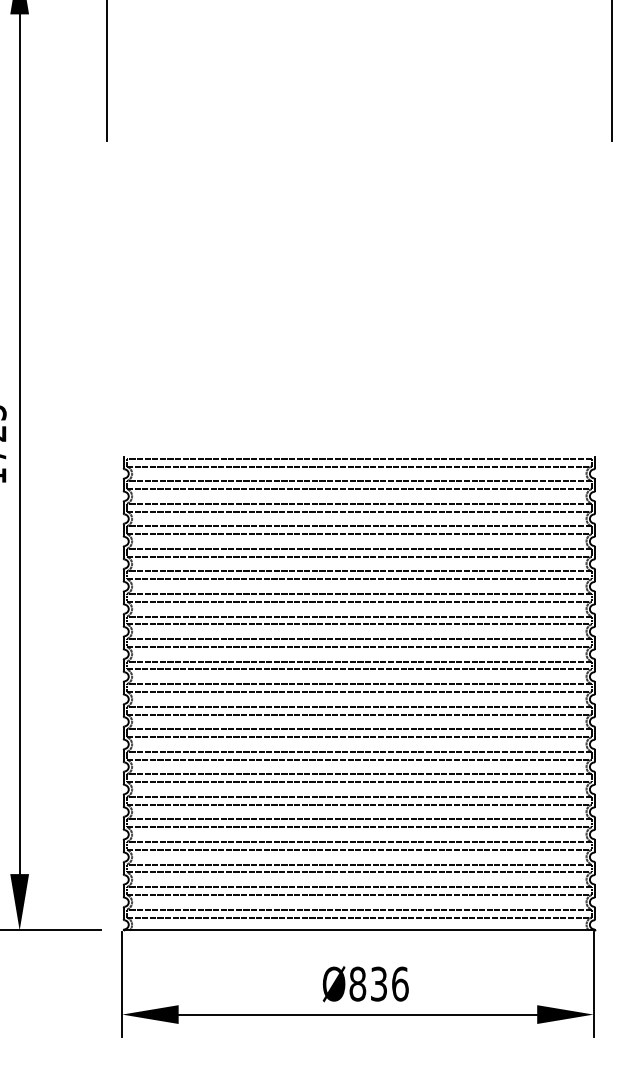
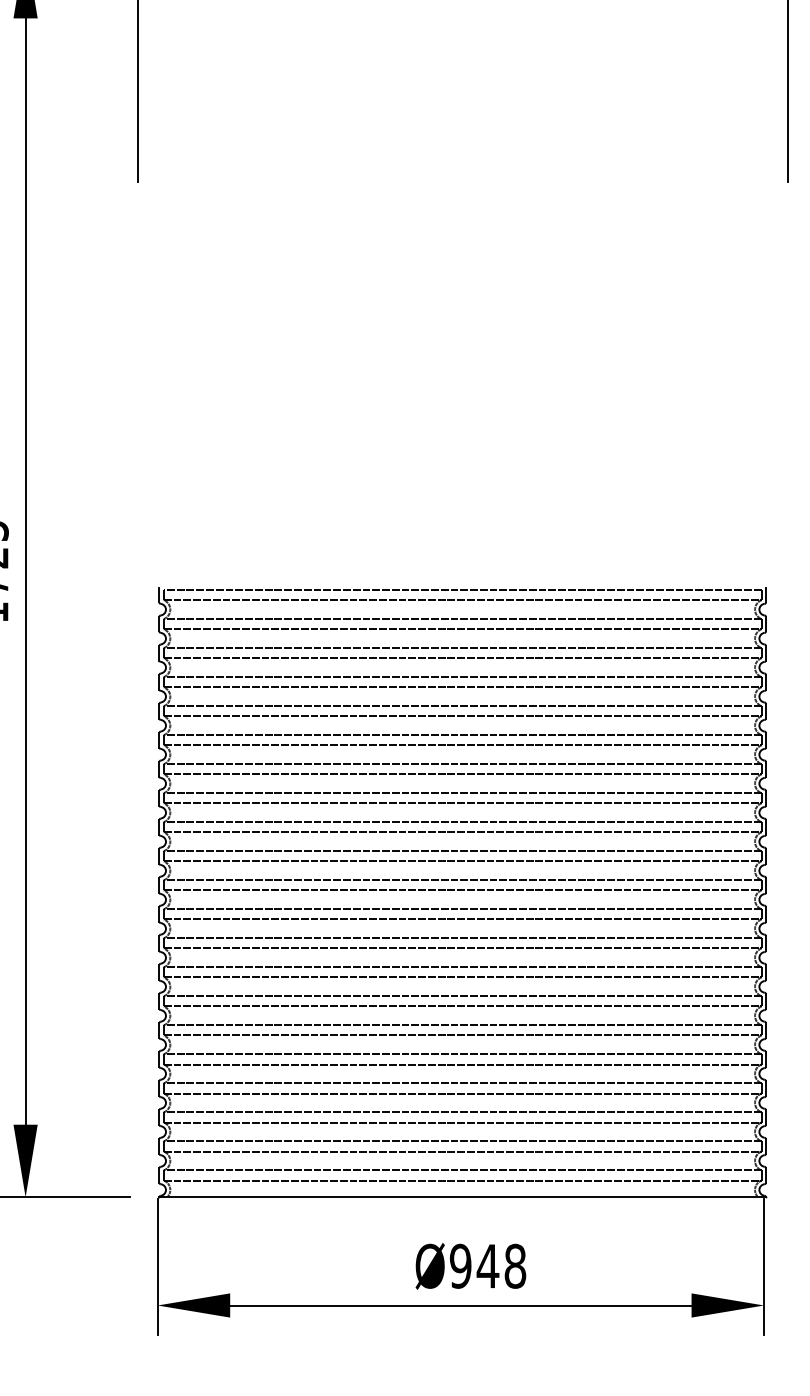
text: (378, 983) -> (487, 1265), Ø836 -> Ø948

